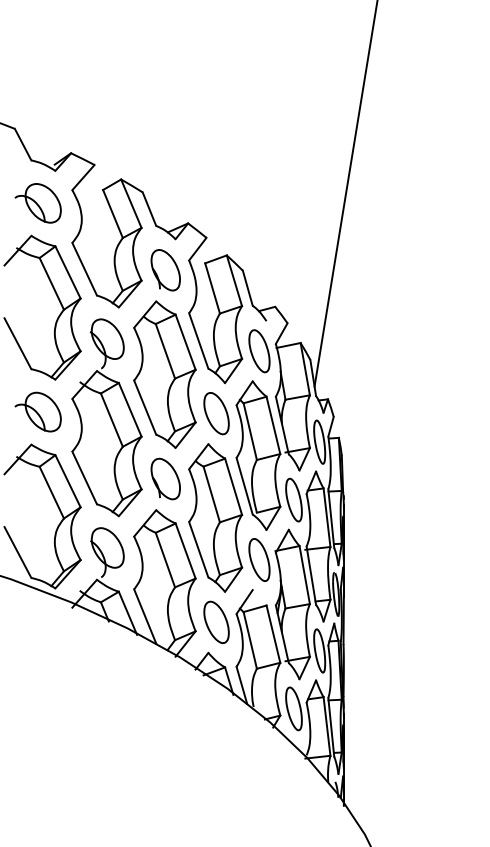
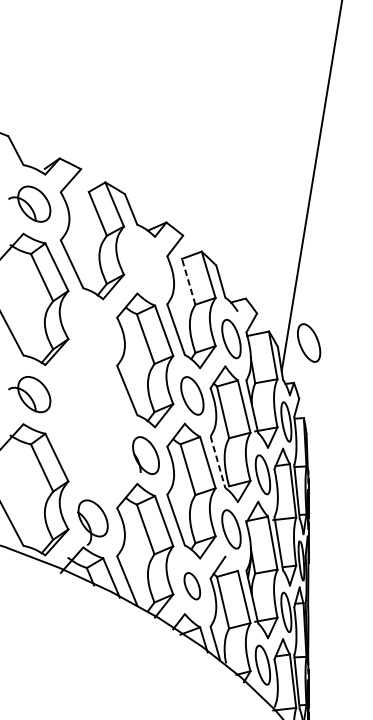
part: (165, 270) -> (145, 265), removed
line: (212, 287) -> (188, 280), solid -> dashed
part: (344, 355) -> (309, 342), added
part: (106, 417) -> (91, 399), removed
line: (244, 486) -> (217, 462), solid -> dashed
part: (216, 621) -> (192, 585), size x0.7

